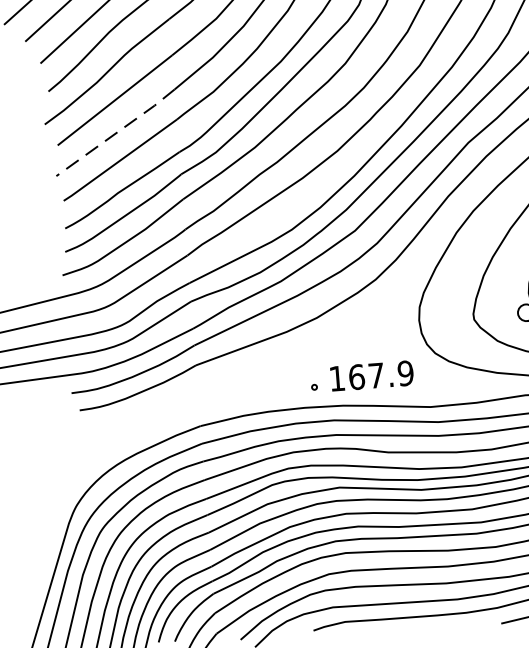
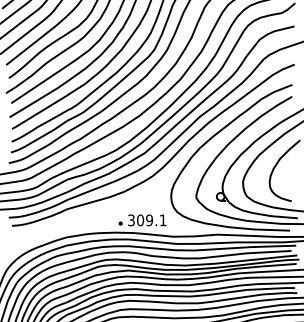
line: (116, 132) -> (38, 99), dashed -> solid
text: (371, 376) -> (147, 220), 167.9 -> 309.1

